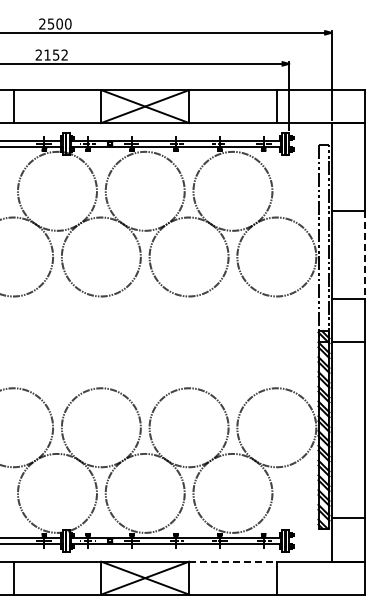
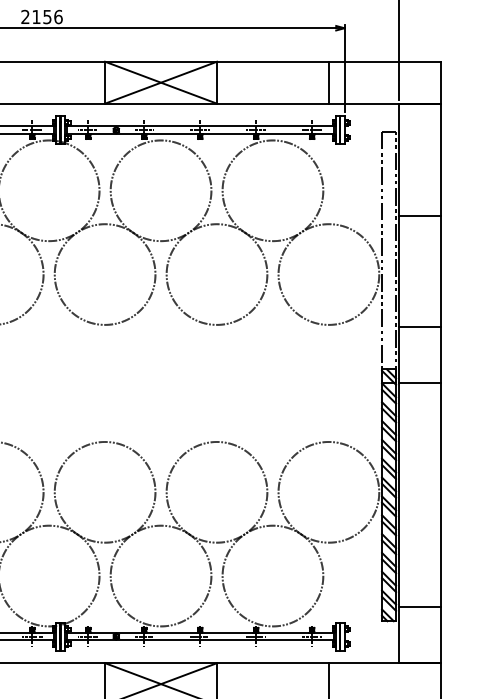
text: (64, 54) -> (58, 16), 2152 -> 2156
line: (364, 254) -> (440, 271), dashed -> solid
line: (232, 561) -> (272, 662), dashed -> solid

